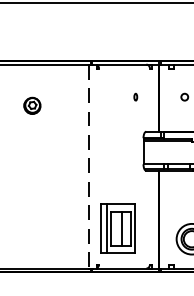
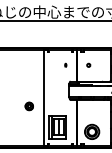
part: (30, 106) -> (28, 106), moved
line: (88, 165) -> (43, 97), dashed -> solid

